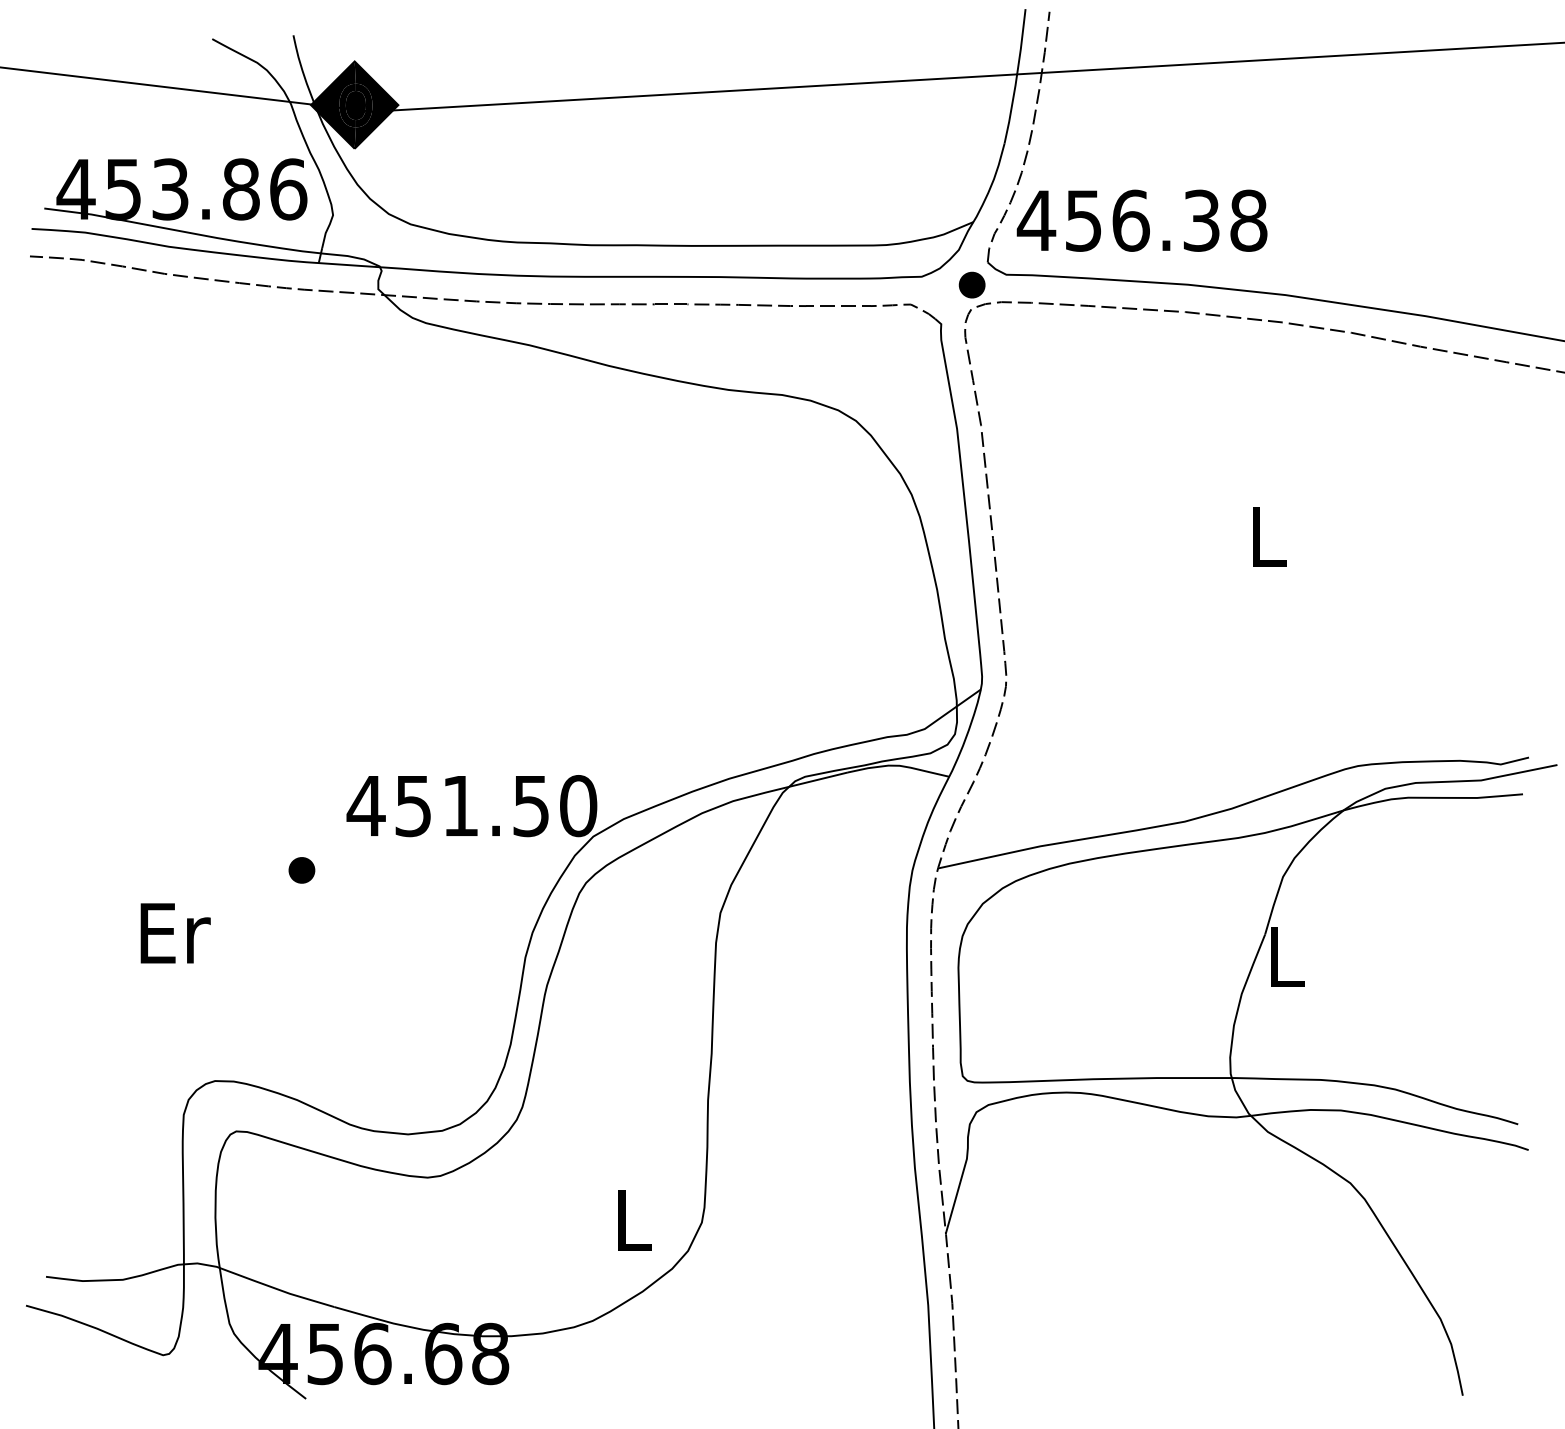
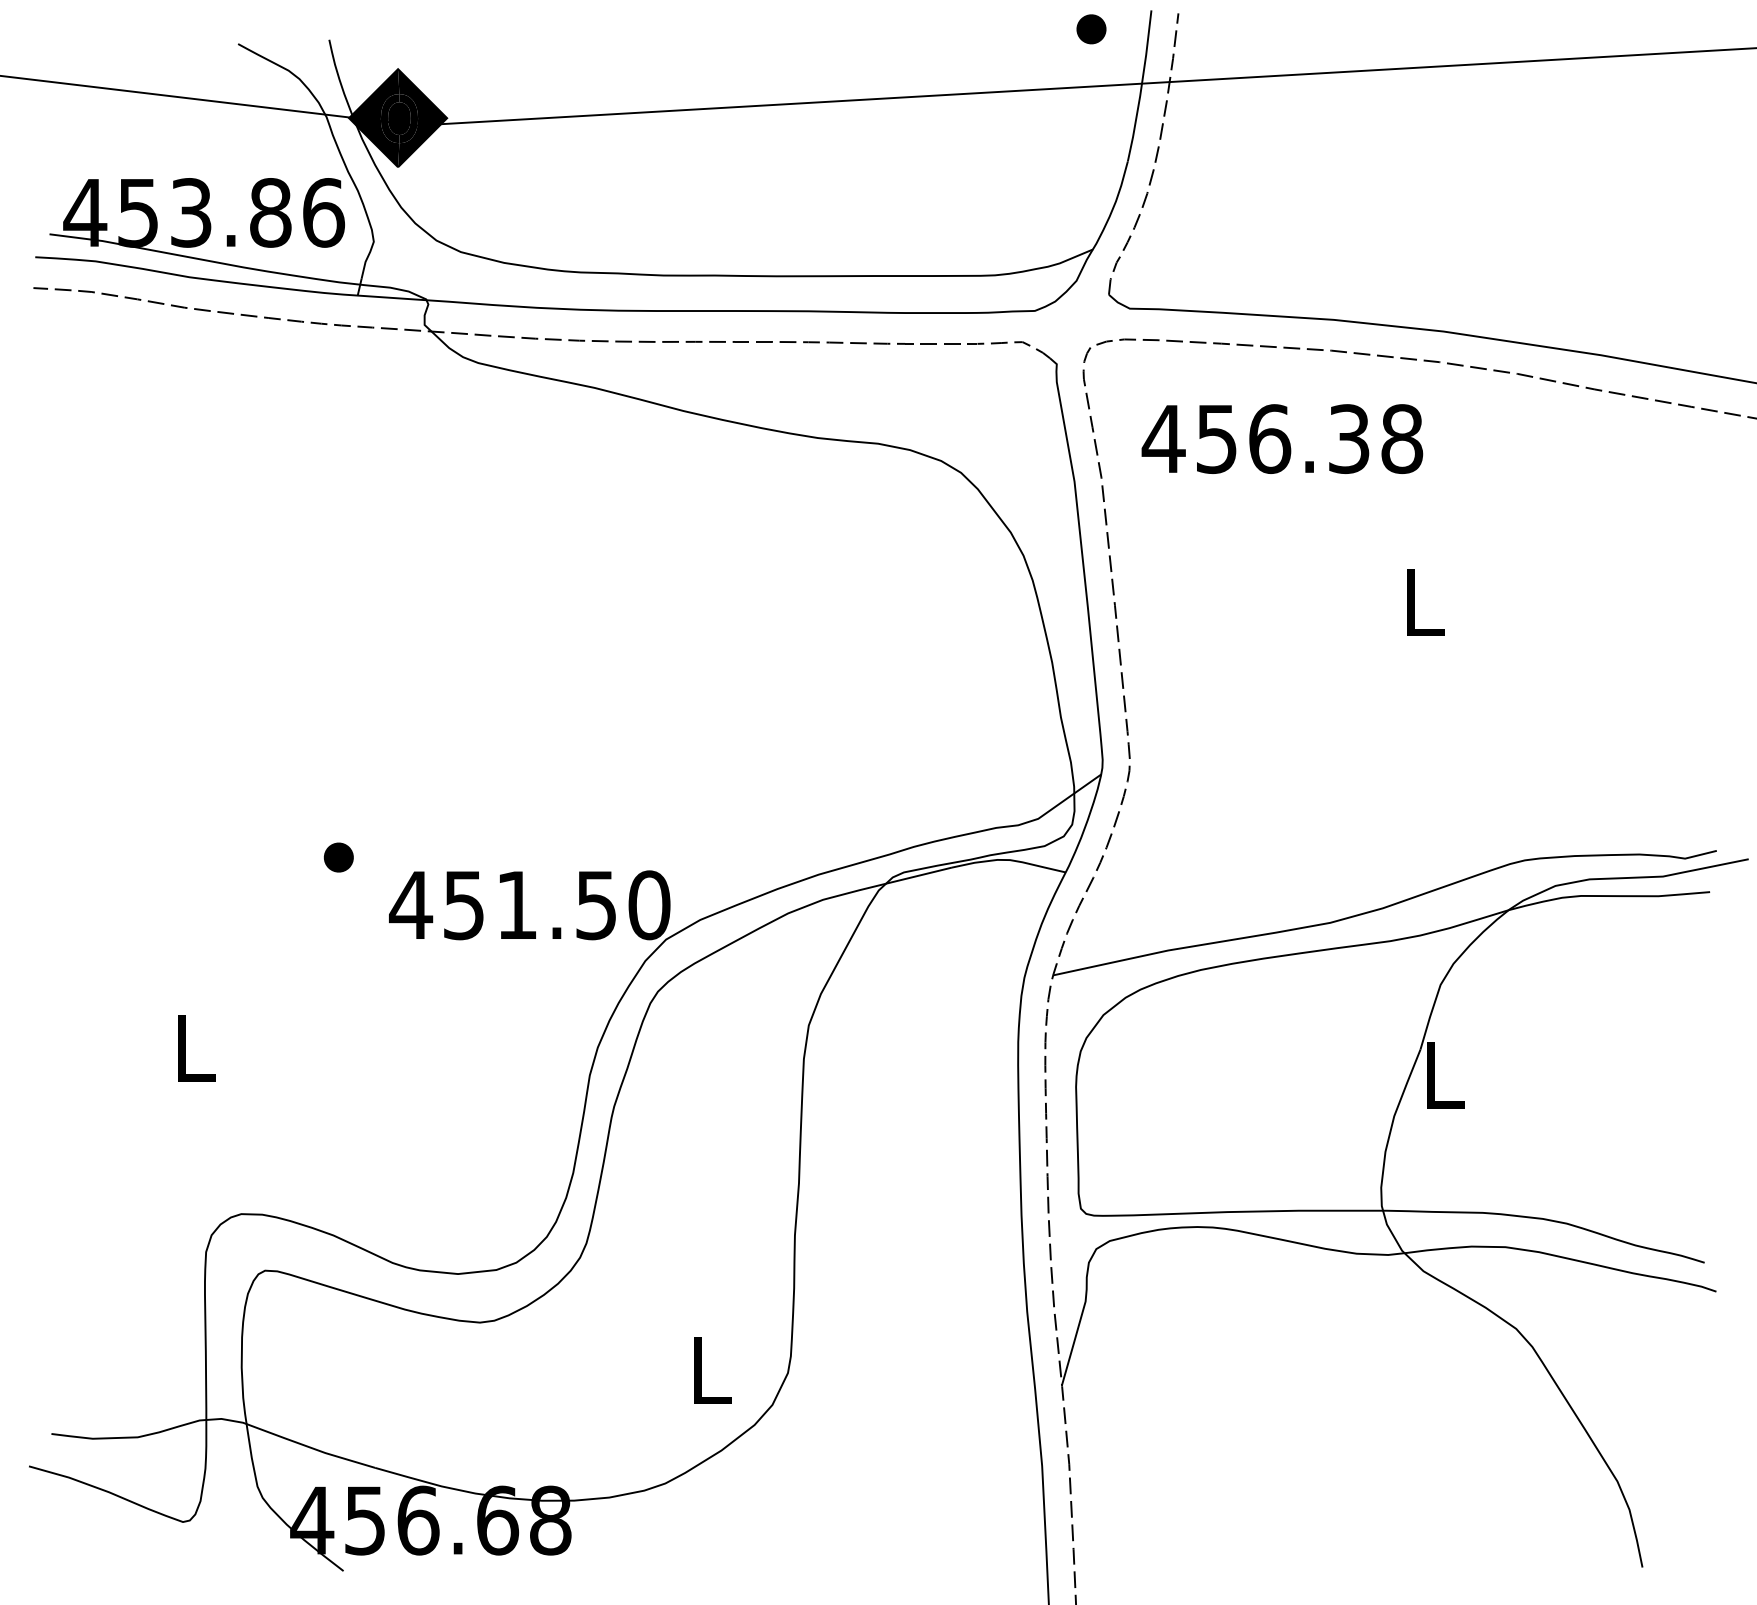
text: (1142, 220) -> (1282, 438), moved
part: (972, 285) -> (1091, 29), moved
part: (301, 870) -> (338, 857), moved
text: (175, 932) -> (196, 1047), Er -> L

